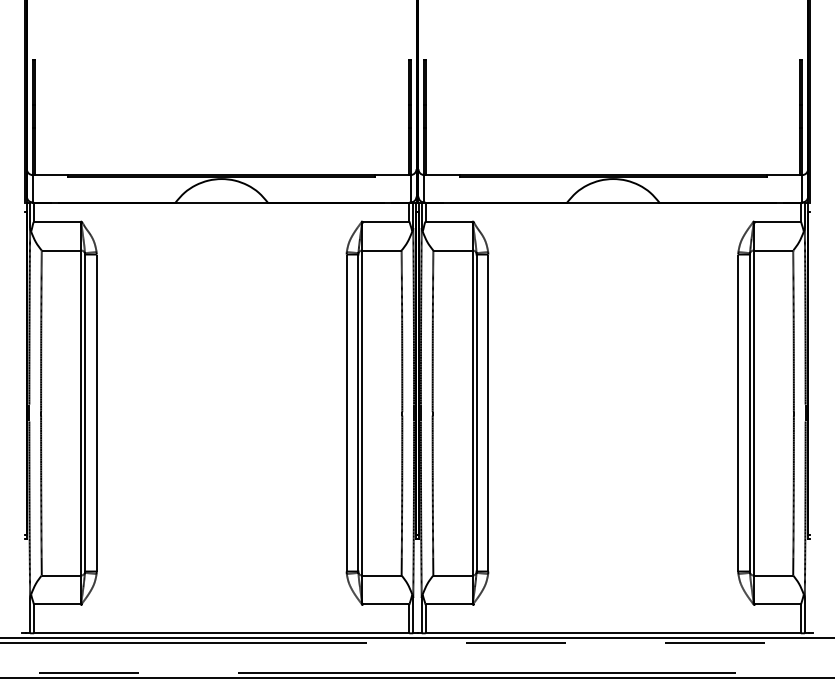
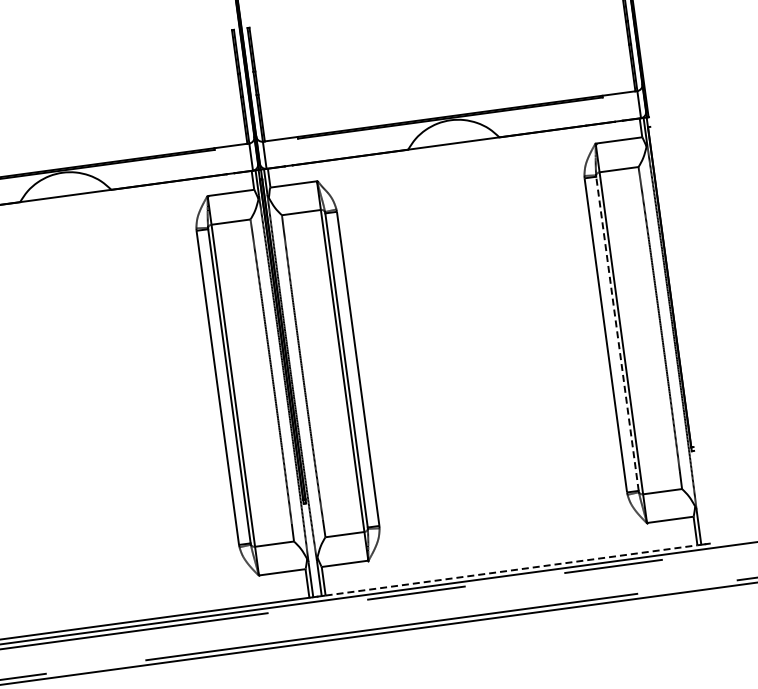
line: (749, 412) -> (616, 333), solid -> dashed
line: (613, 633) -> (511, 570), solid -> dashed

